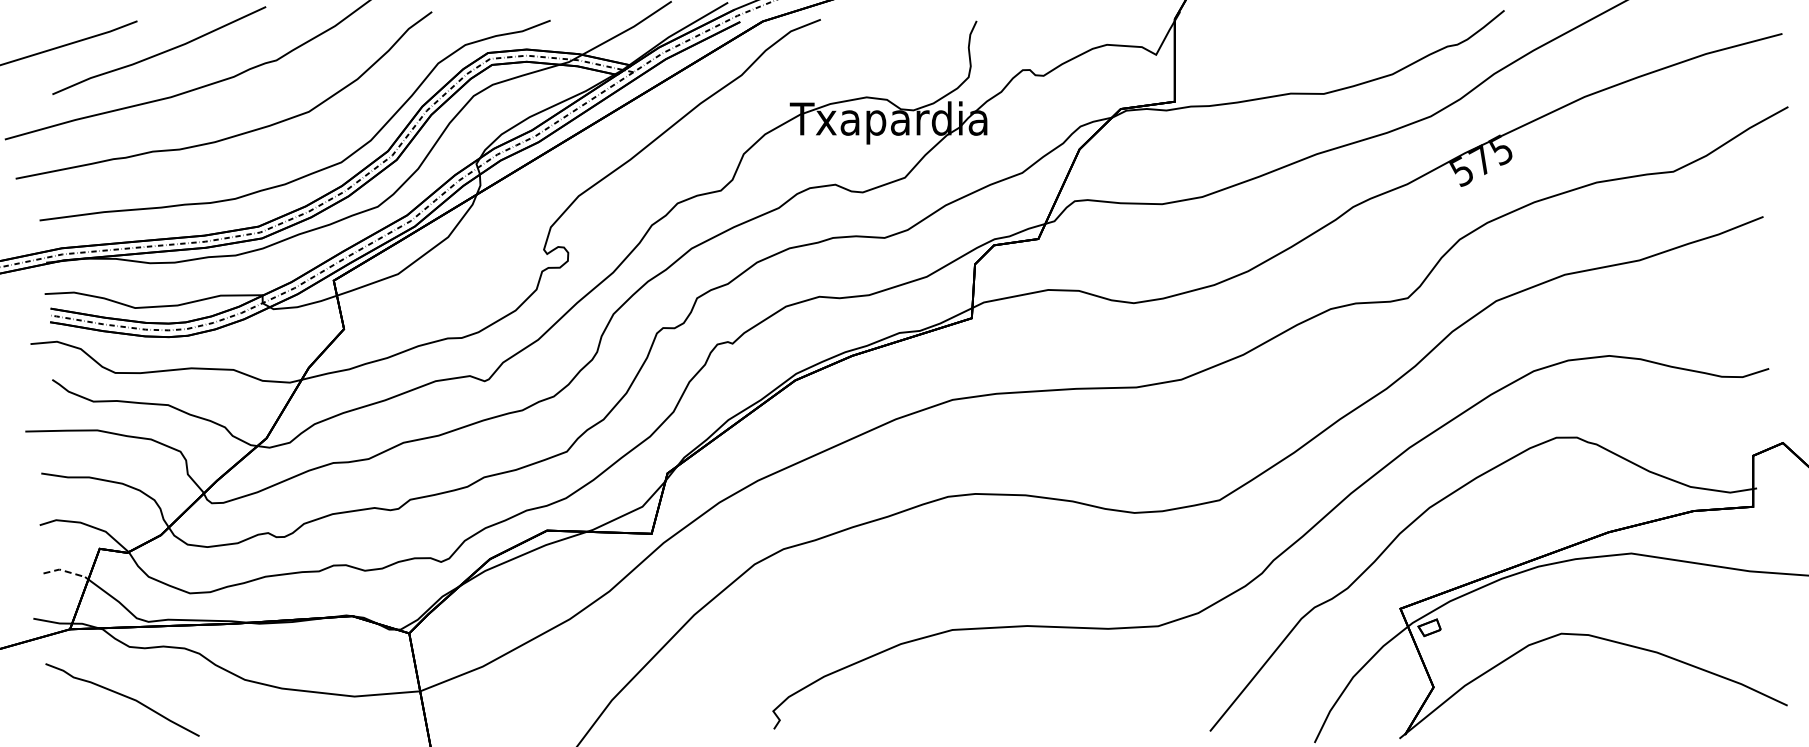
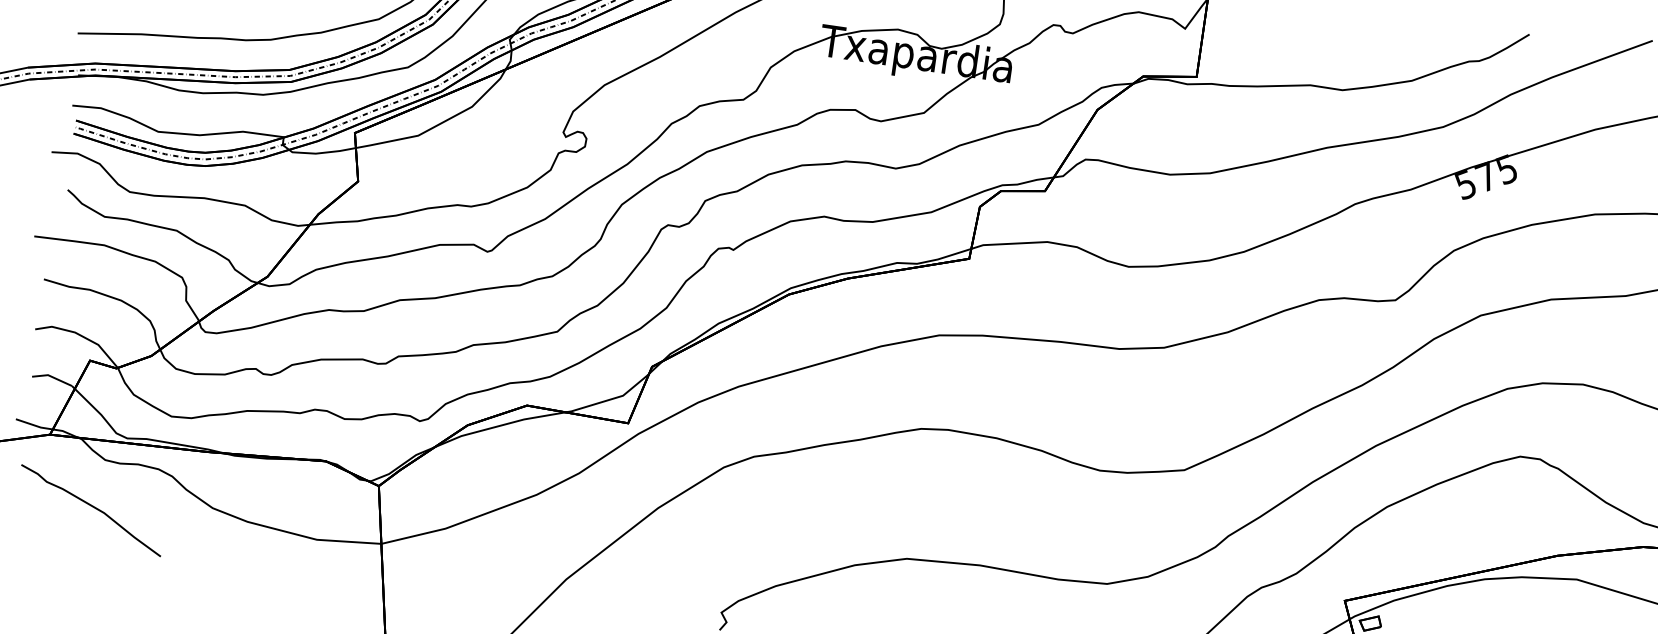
line: (64, 570) -> (52, 376), dashed -> solid

